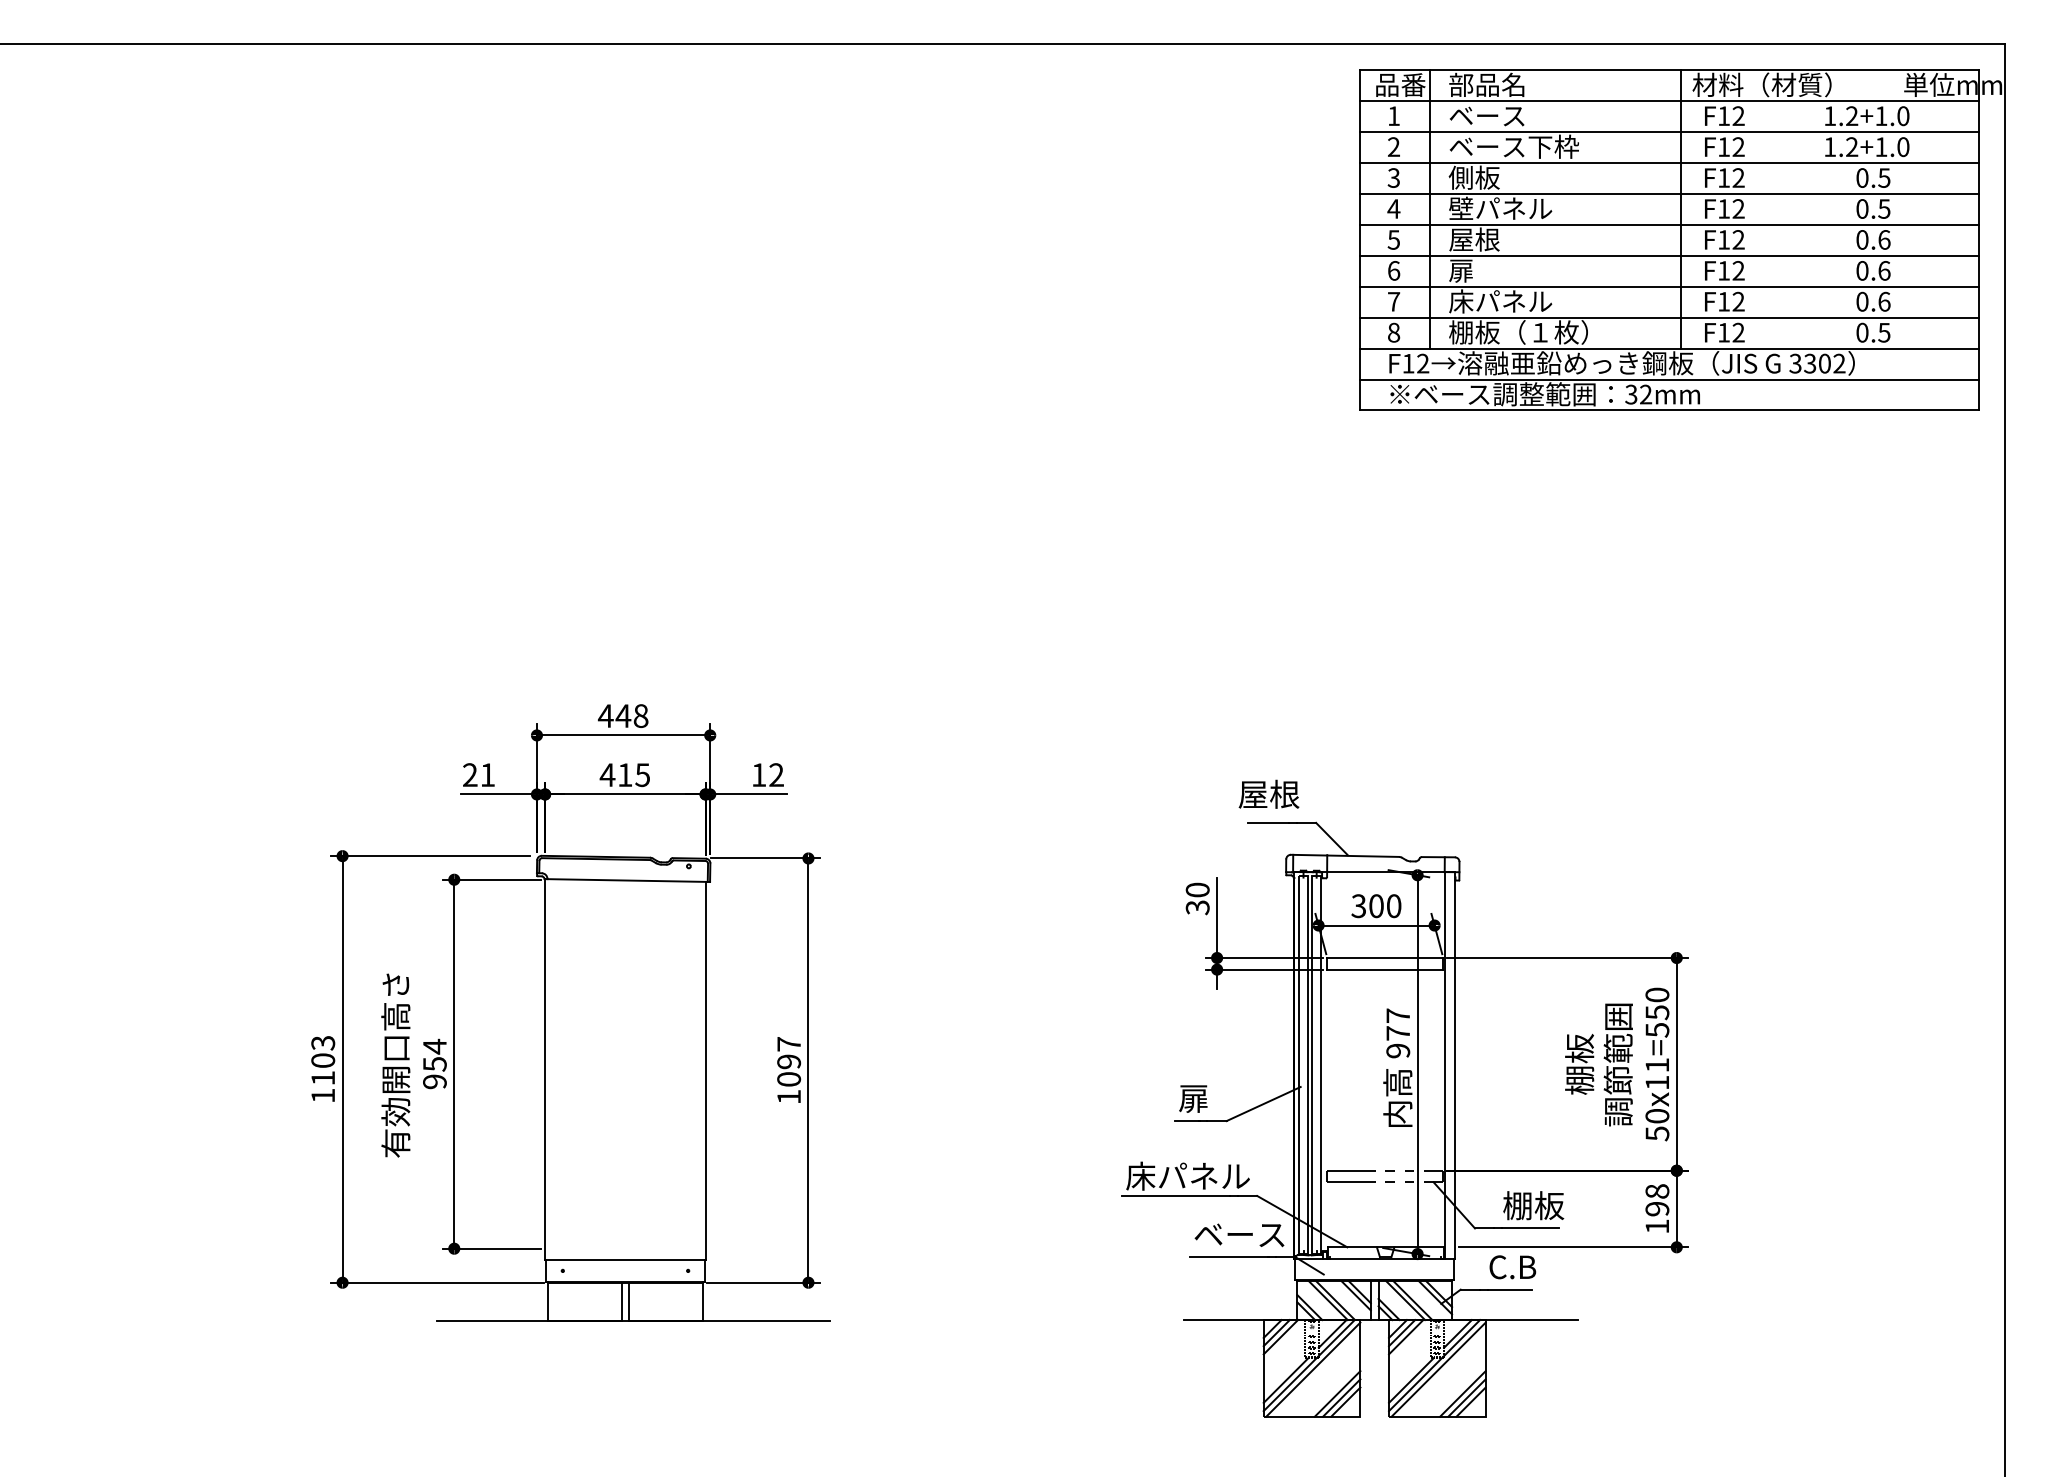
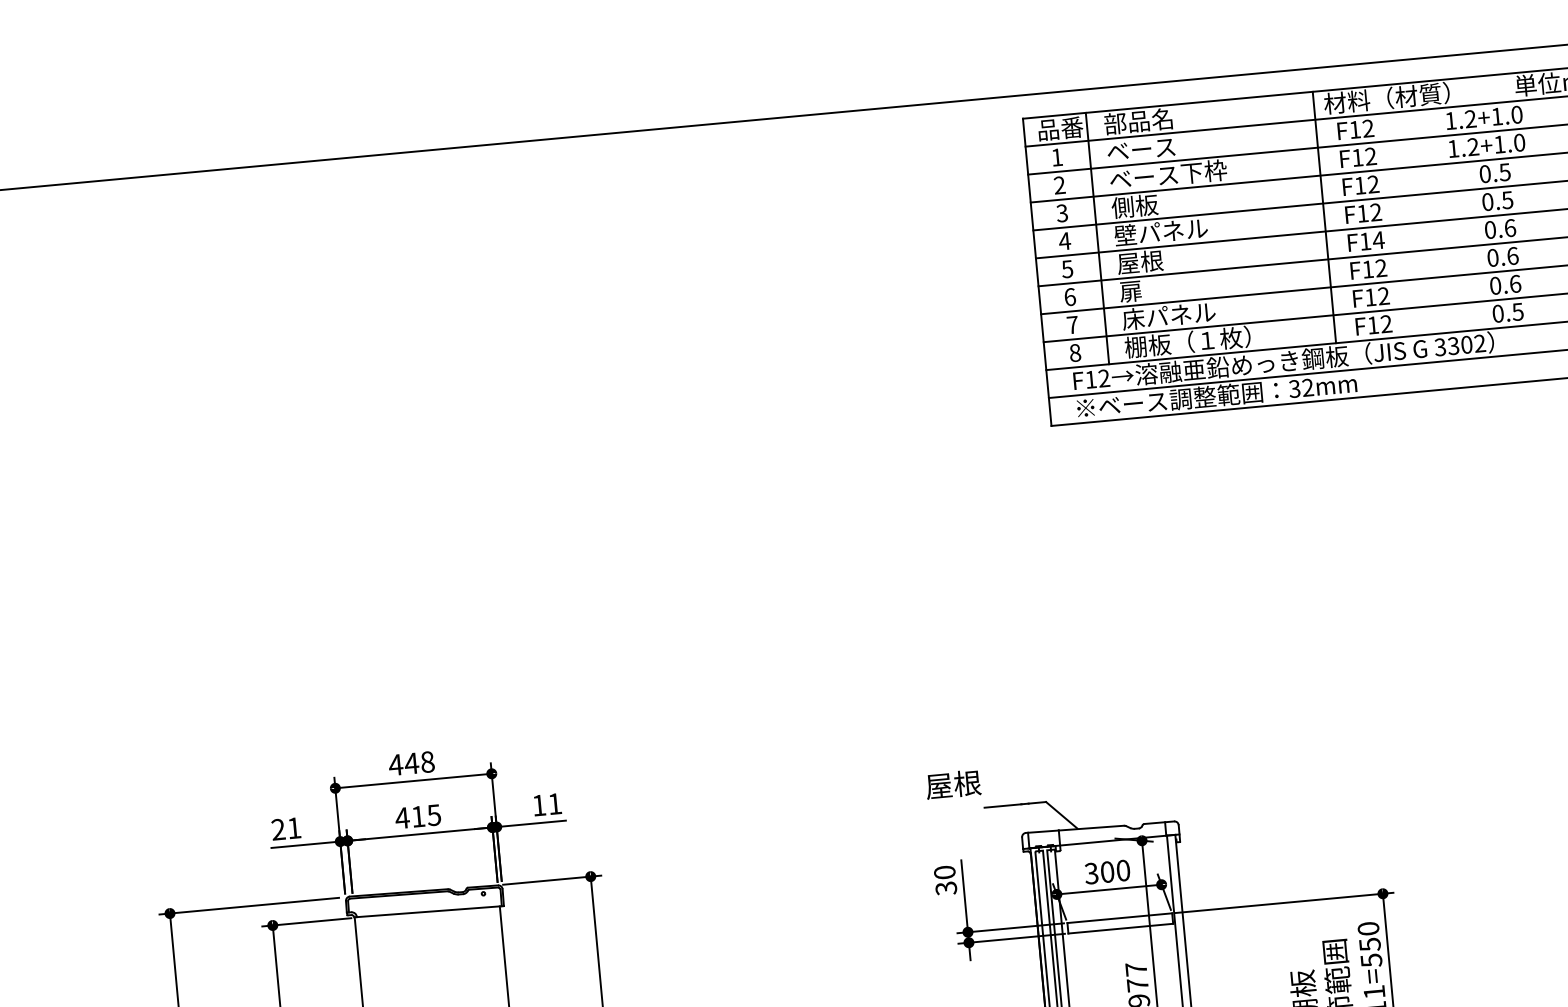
text: (1738, 239) -> (1378, 239), F12 -> F14
text: (776, 774) -> (554, 803), 12 -> 11
text: (1268, 793) -> (952, 783), moved

